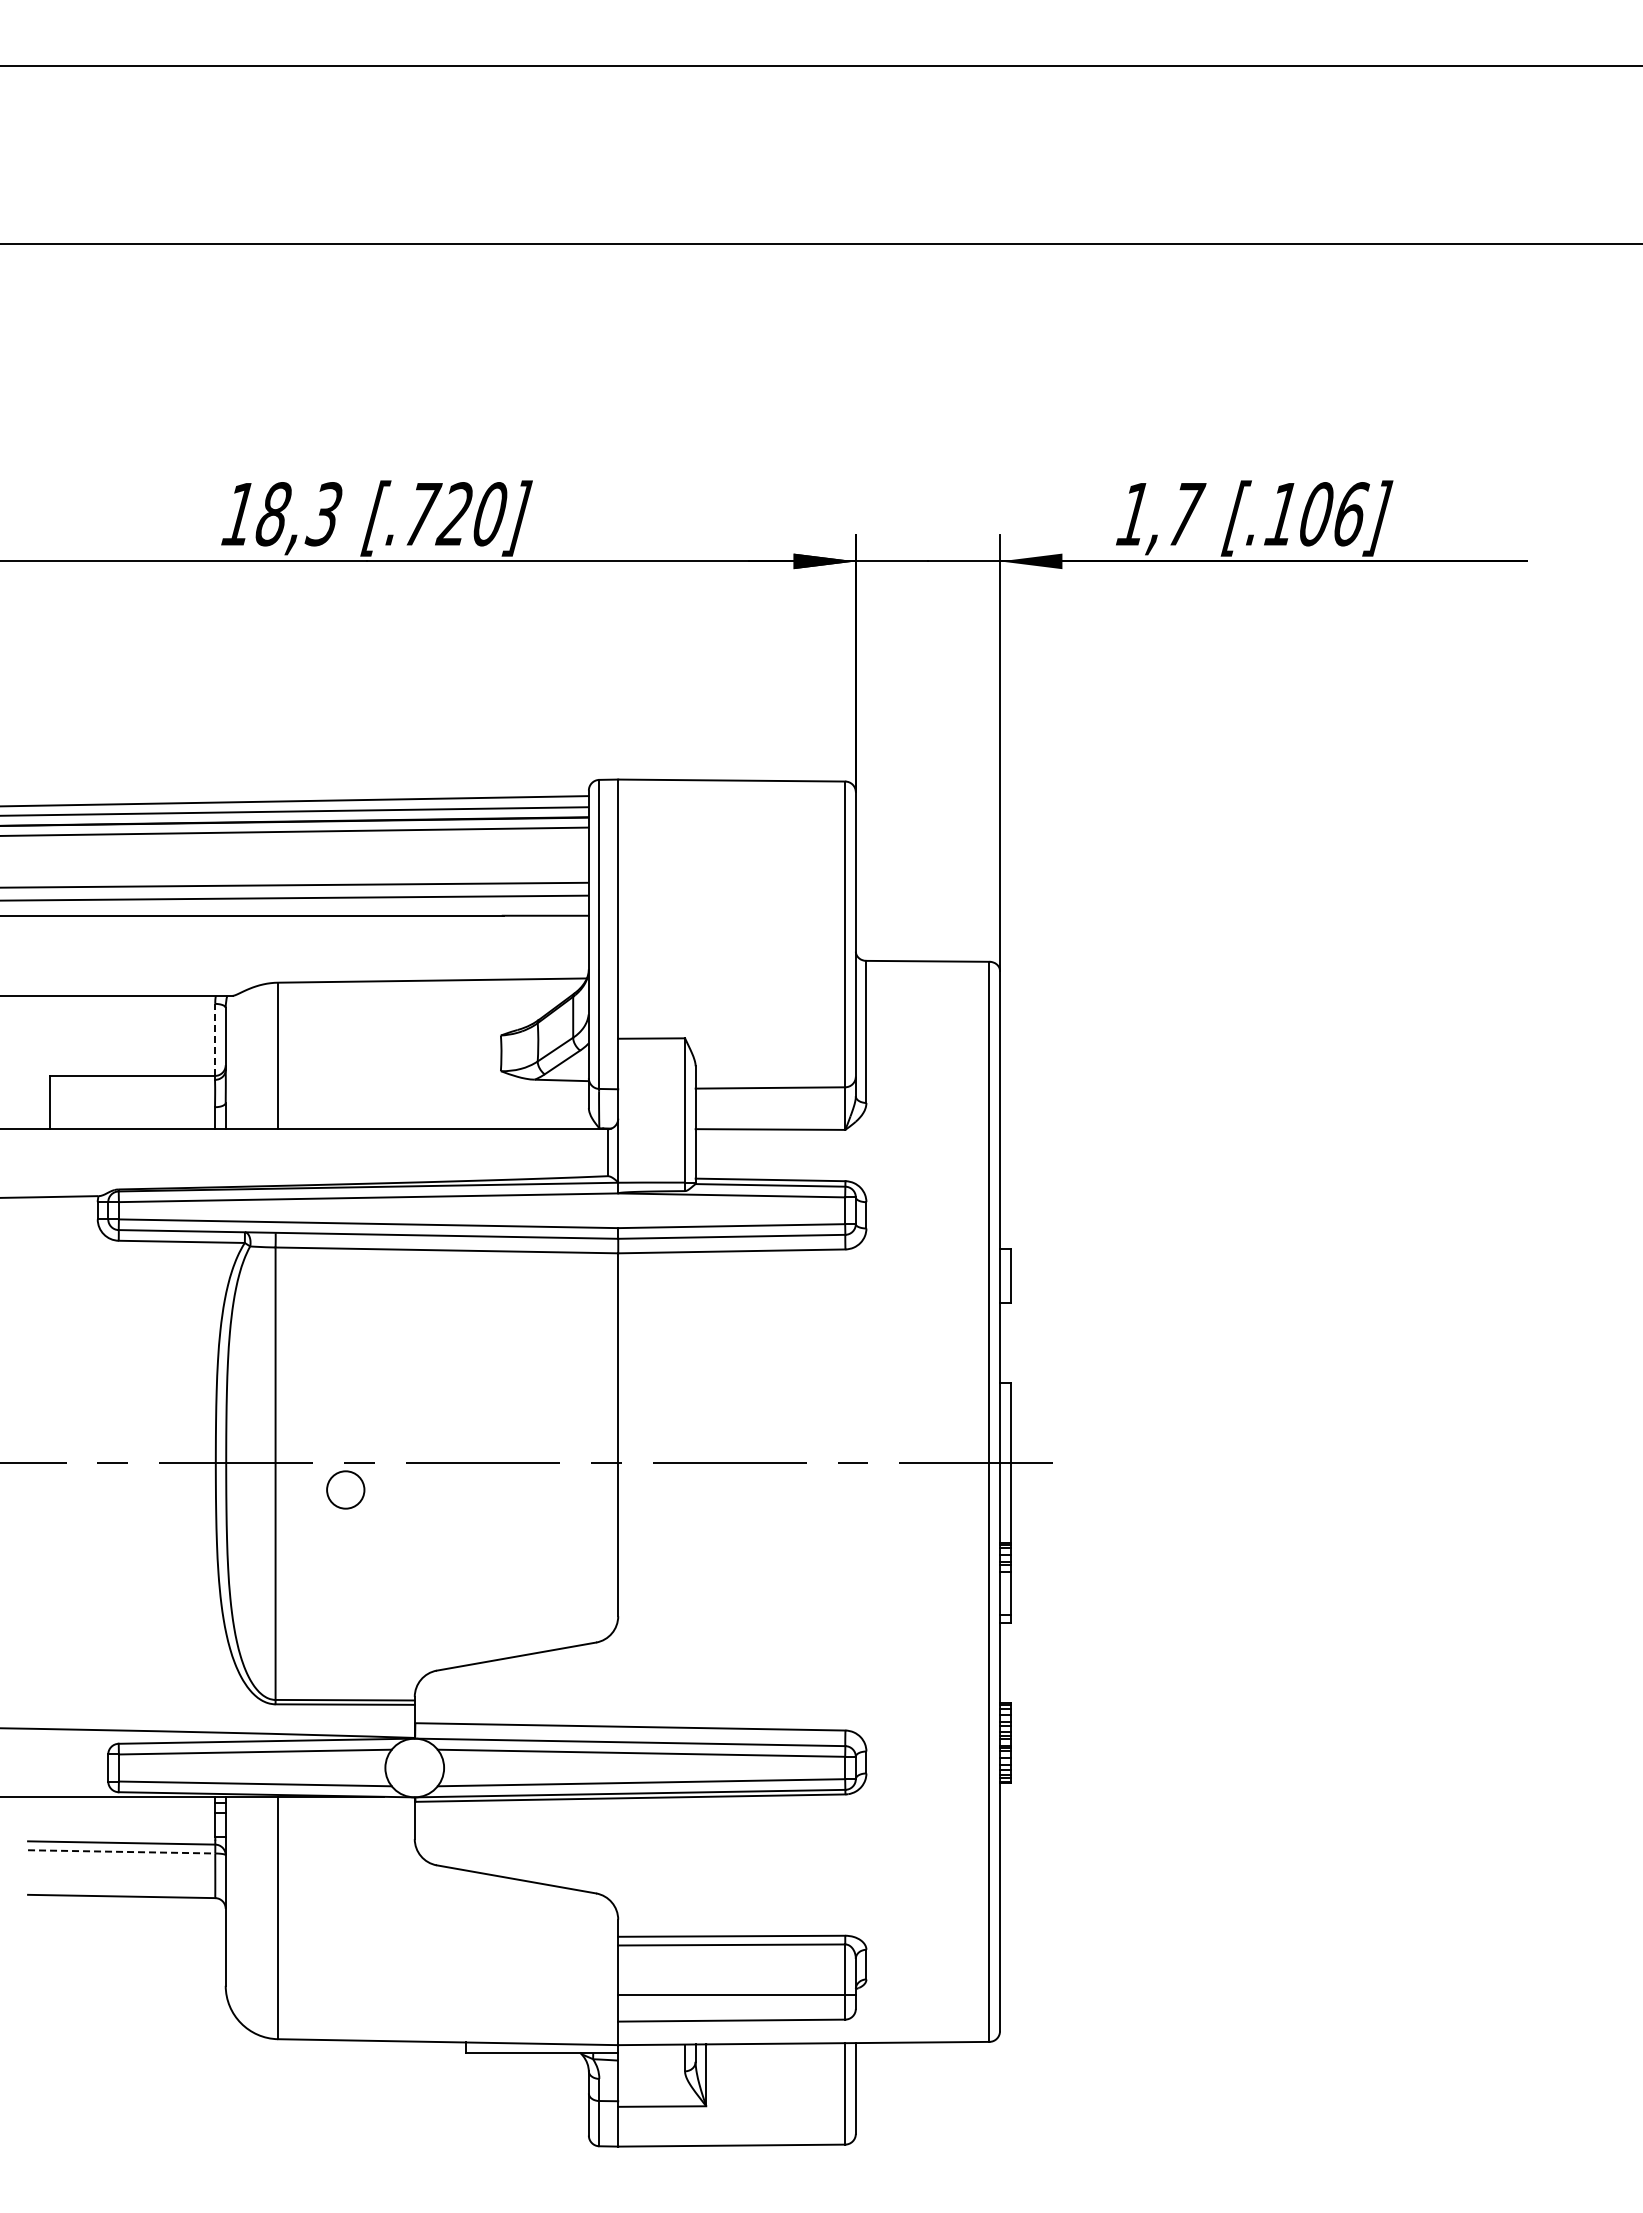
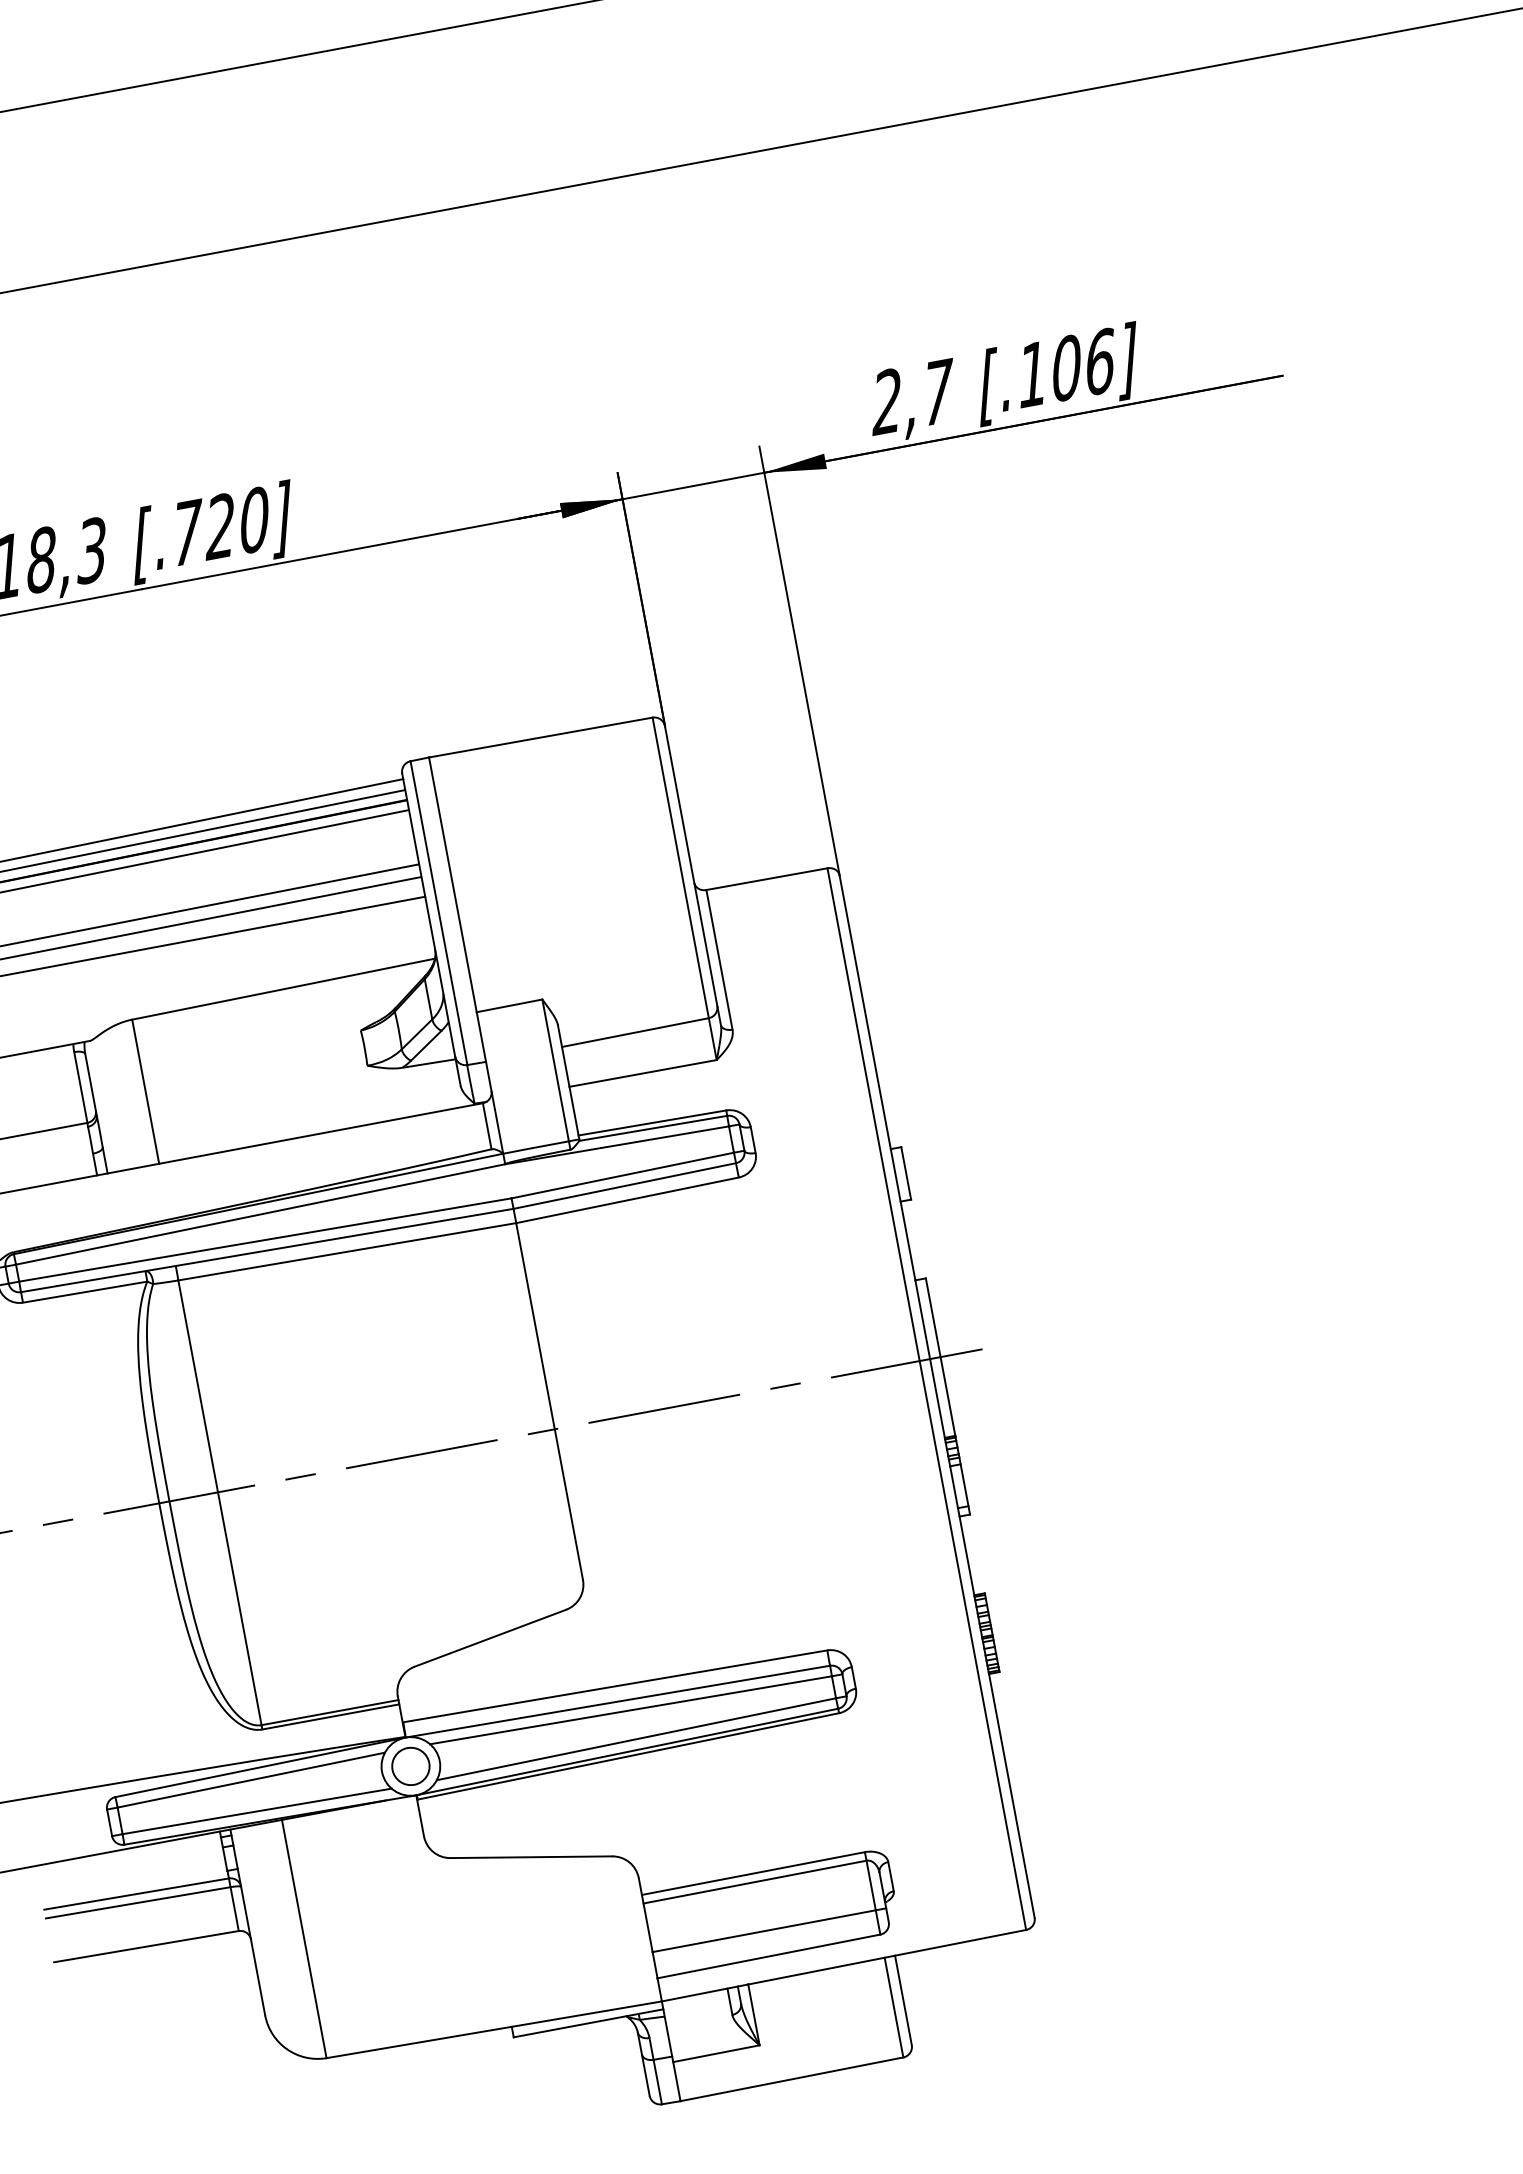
text: (1131, 513) -> (884, 401), 1,7 -> 2,7
line: (215, 1039) -> (81, 1087), dashed -> solid
circle: (345, 1489) -> (410, 1766), moved
line: (121, 1851) -> (138, 1902), dashed -> solid

